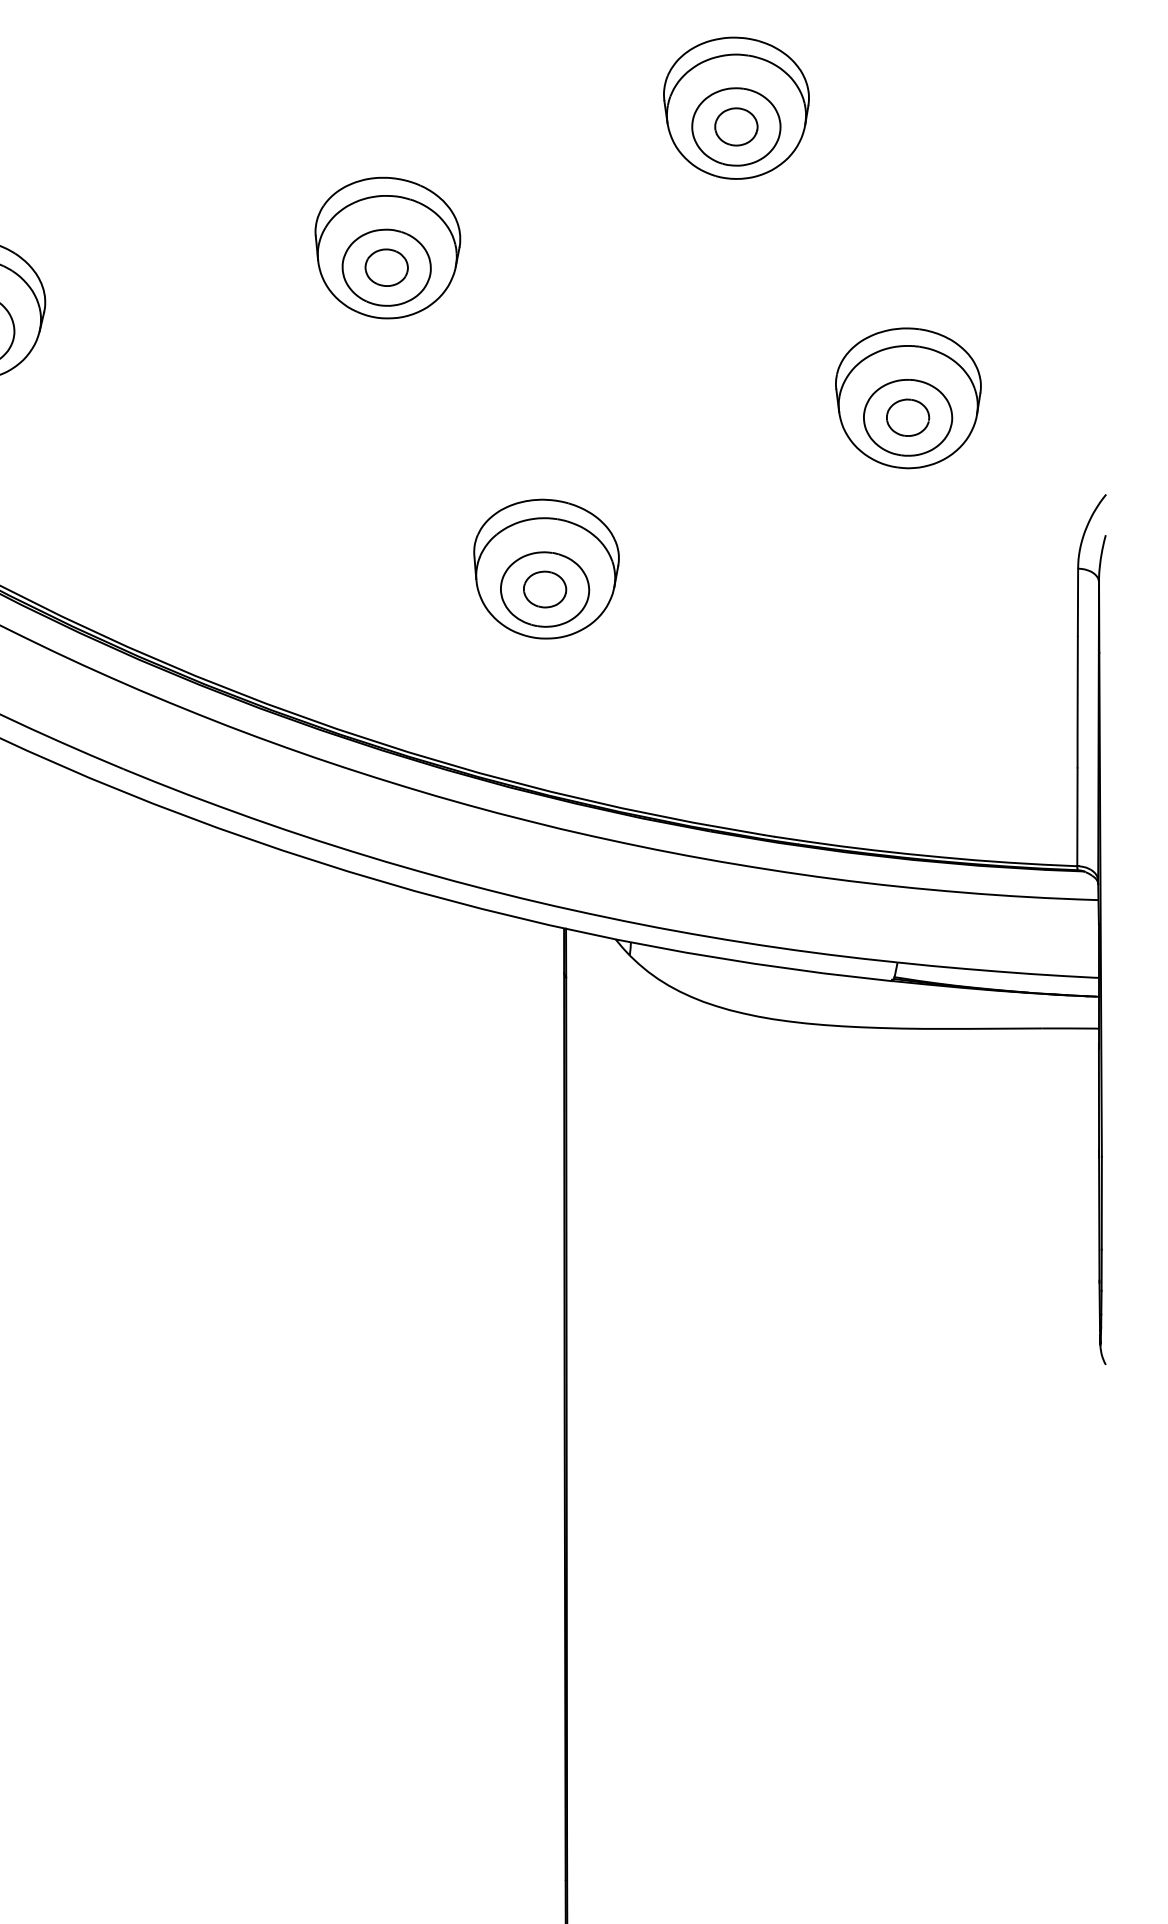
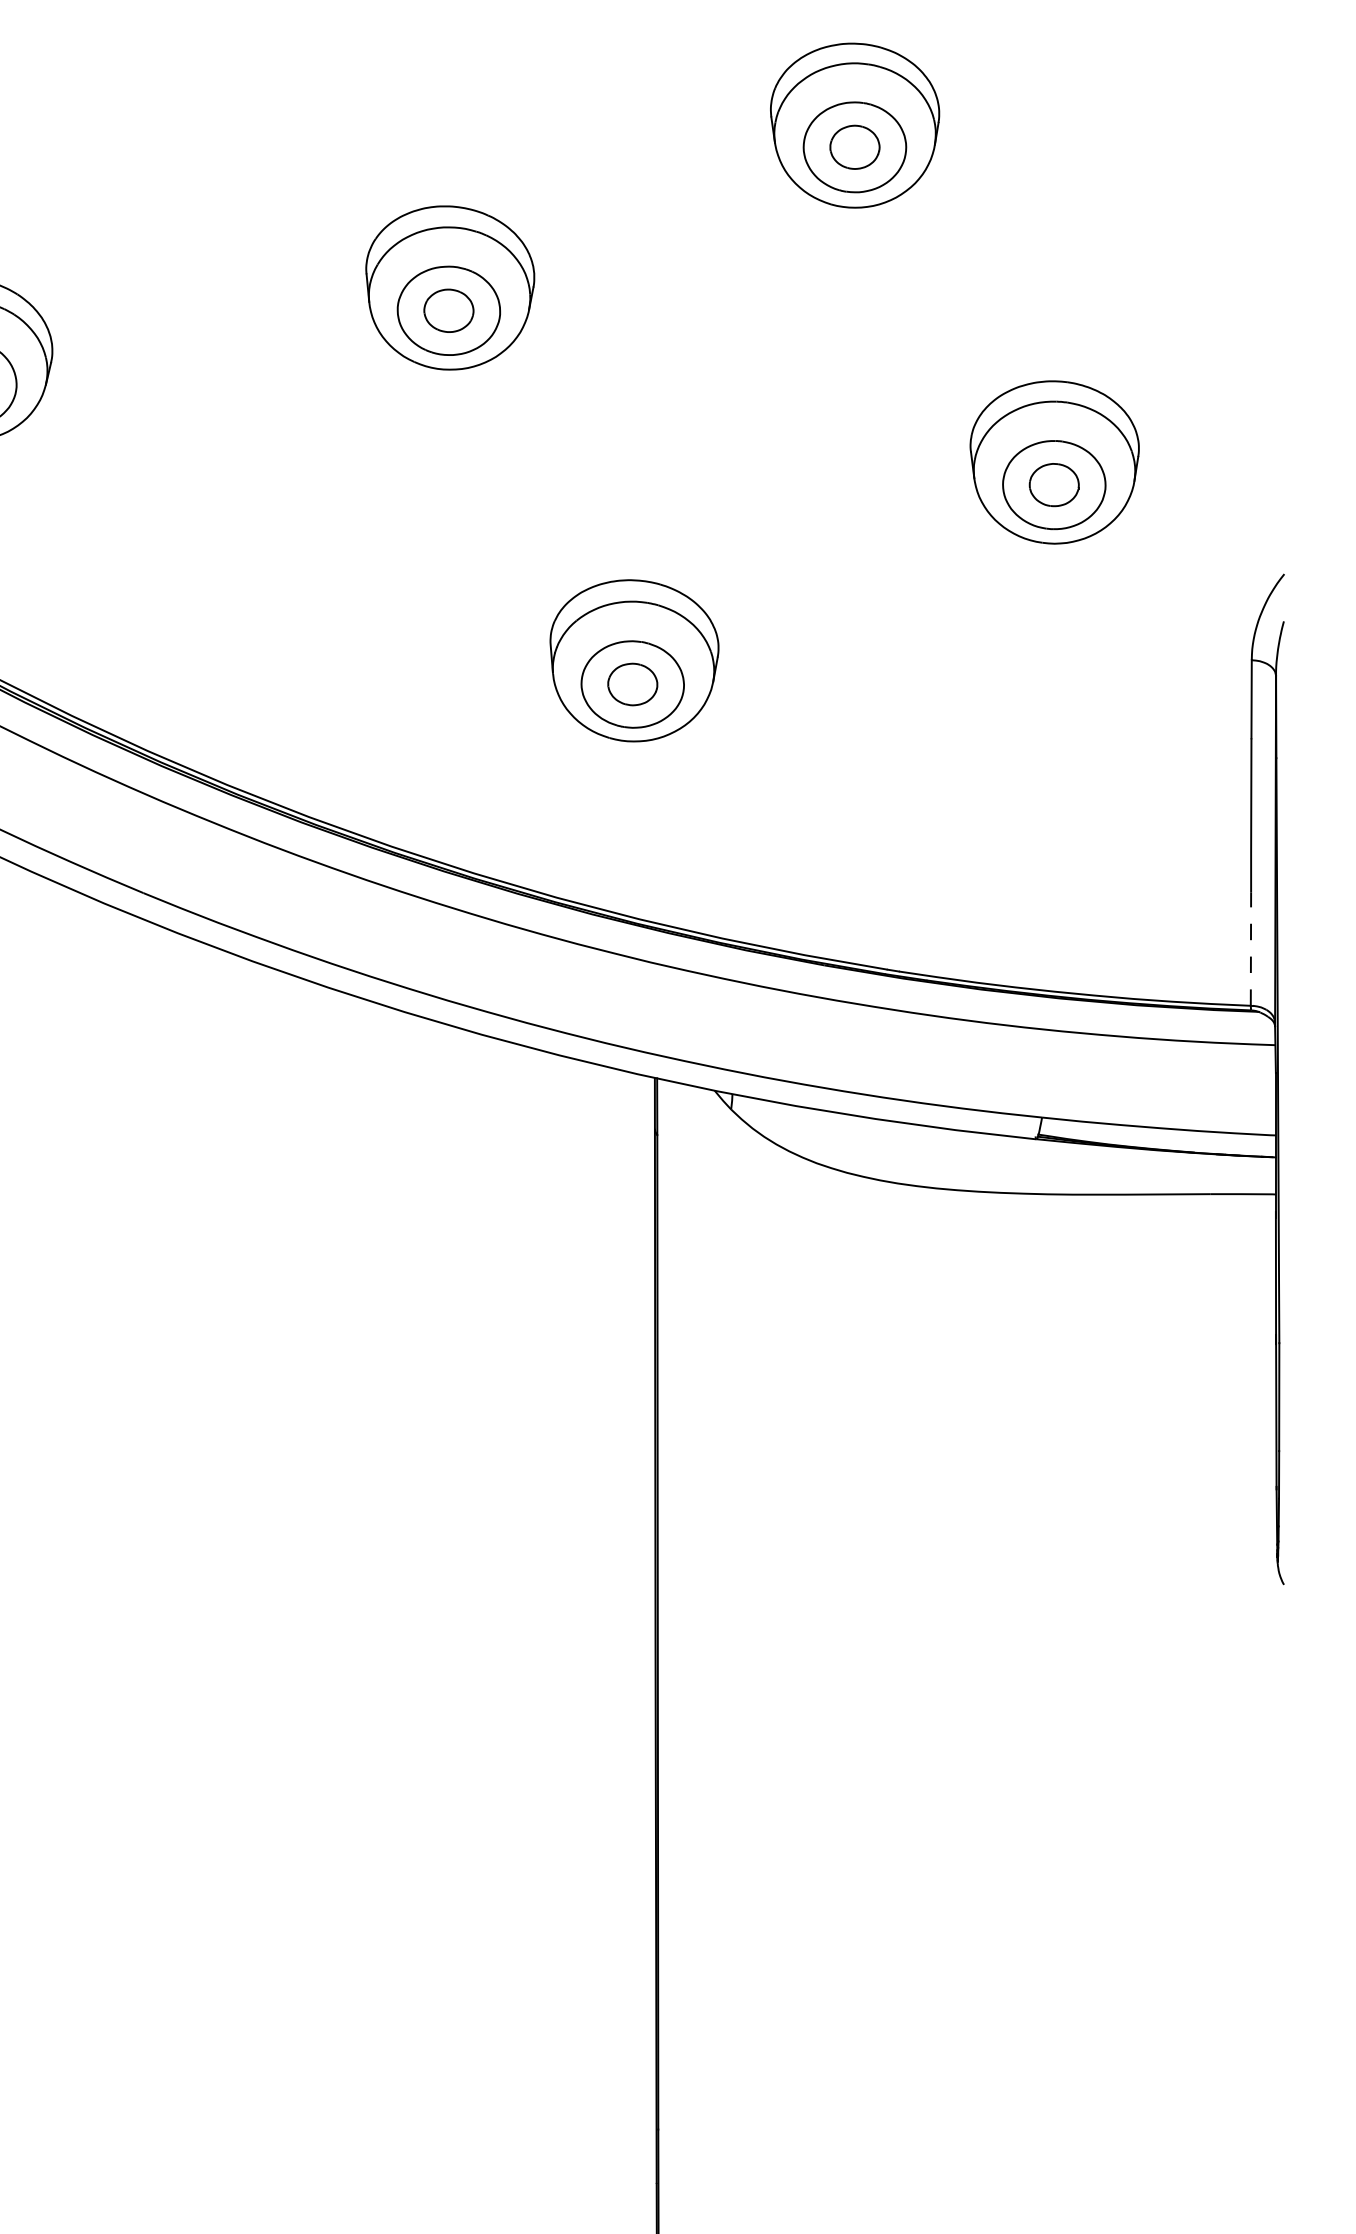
line: (1077, 817) -> (1251, 949), solid -> dashed

